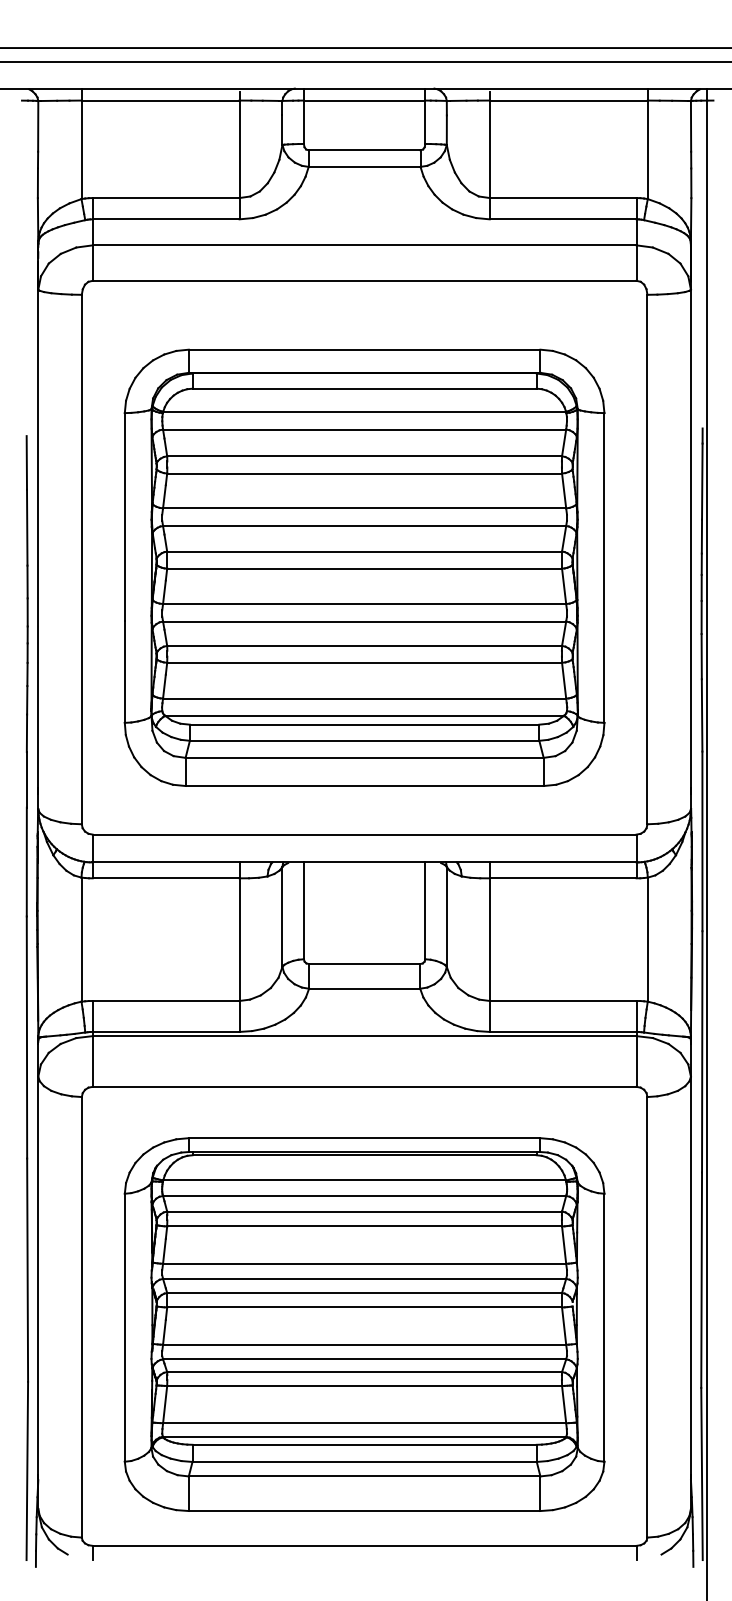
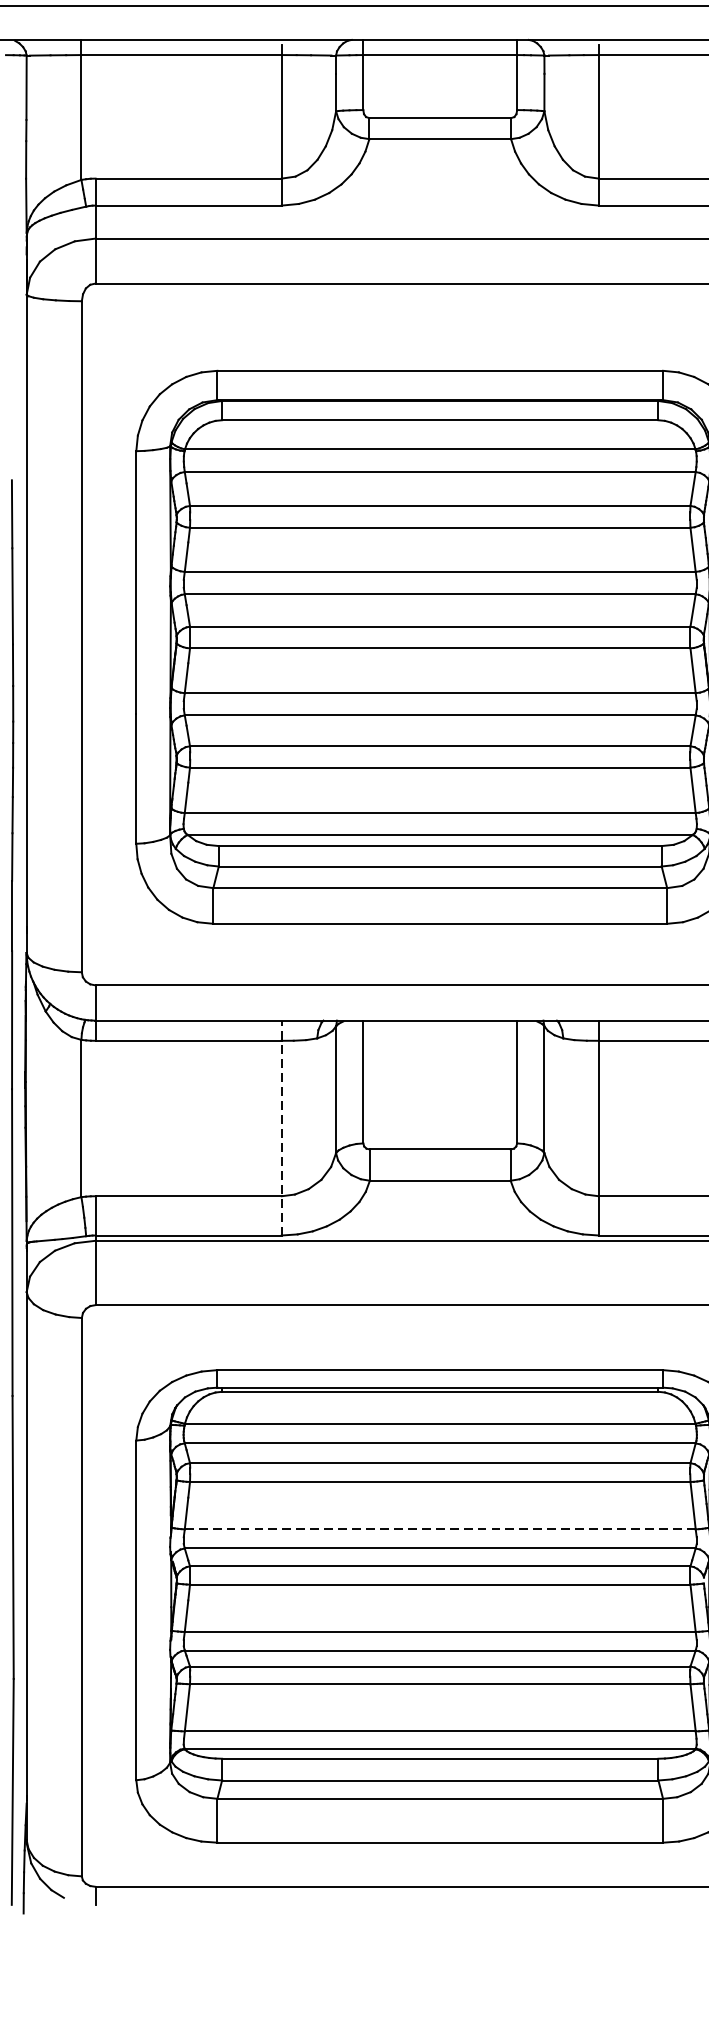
line: (239, 947) -> (281, 1128), solid -> dashed
line: (364, 1263) -> (440, 1528), solid -> dashed

